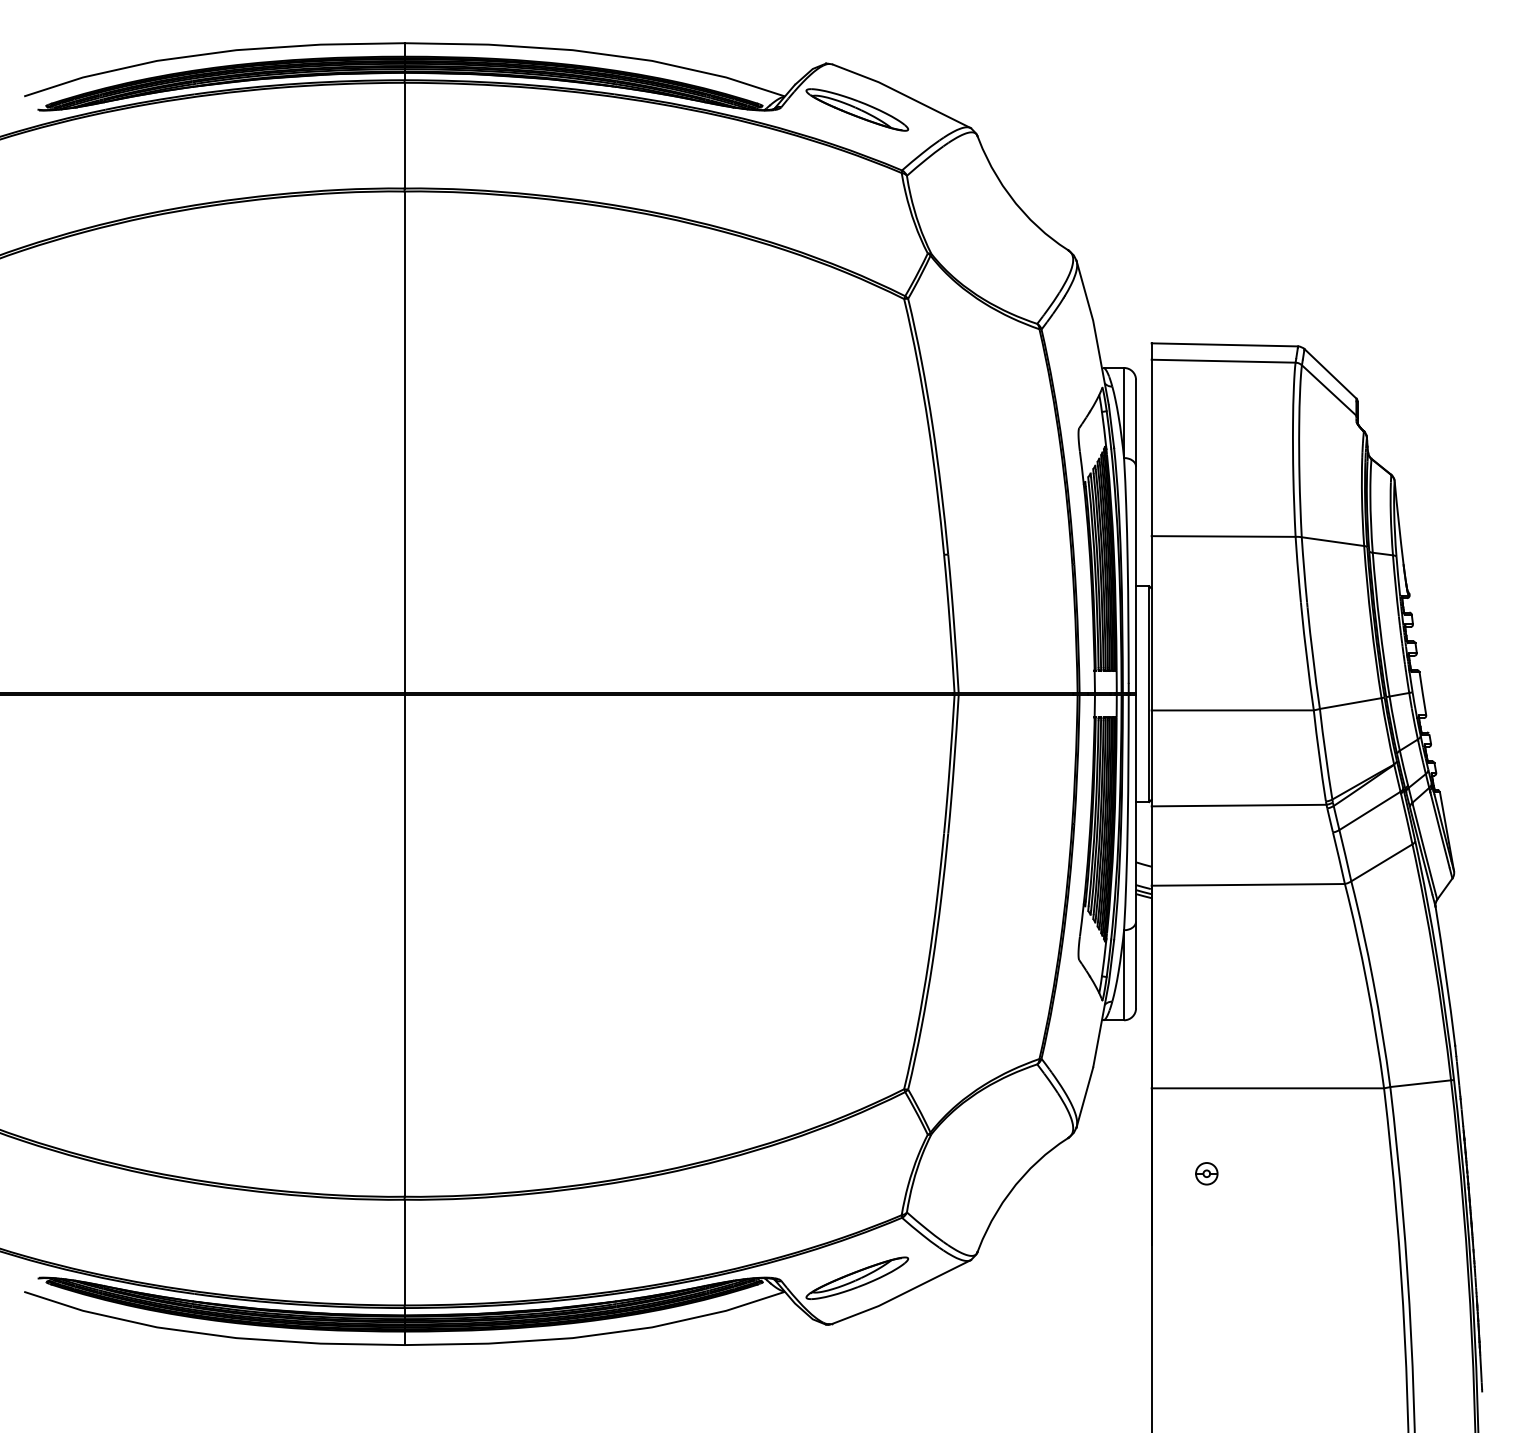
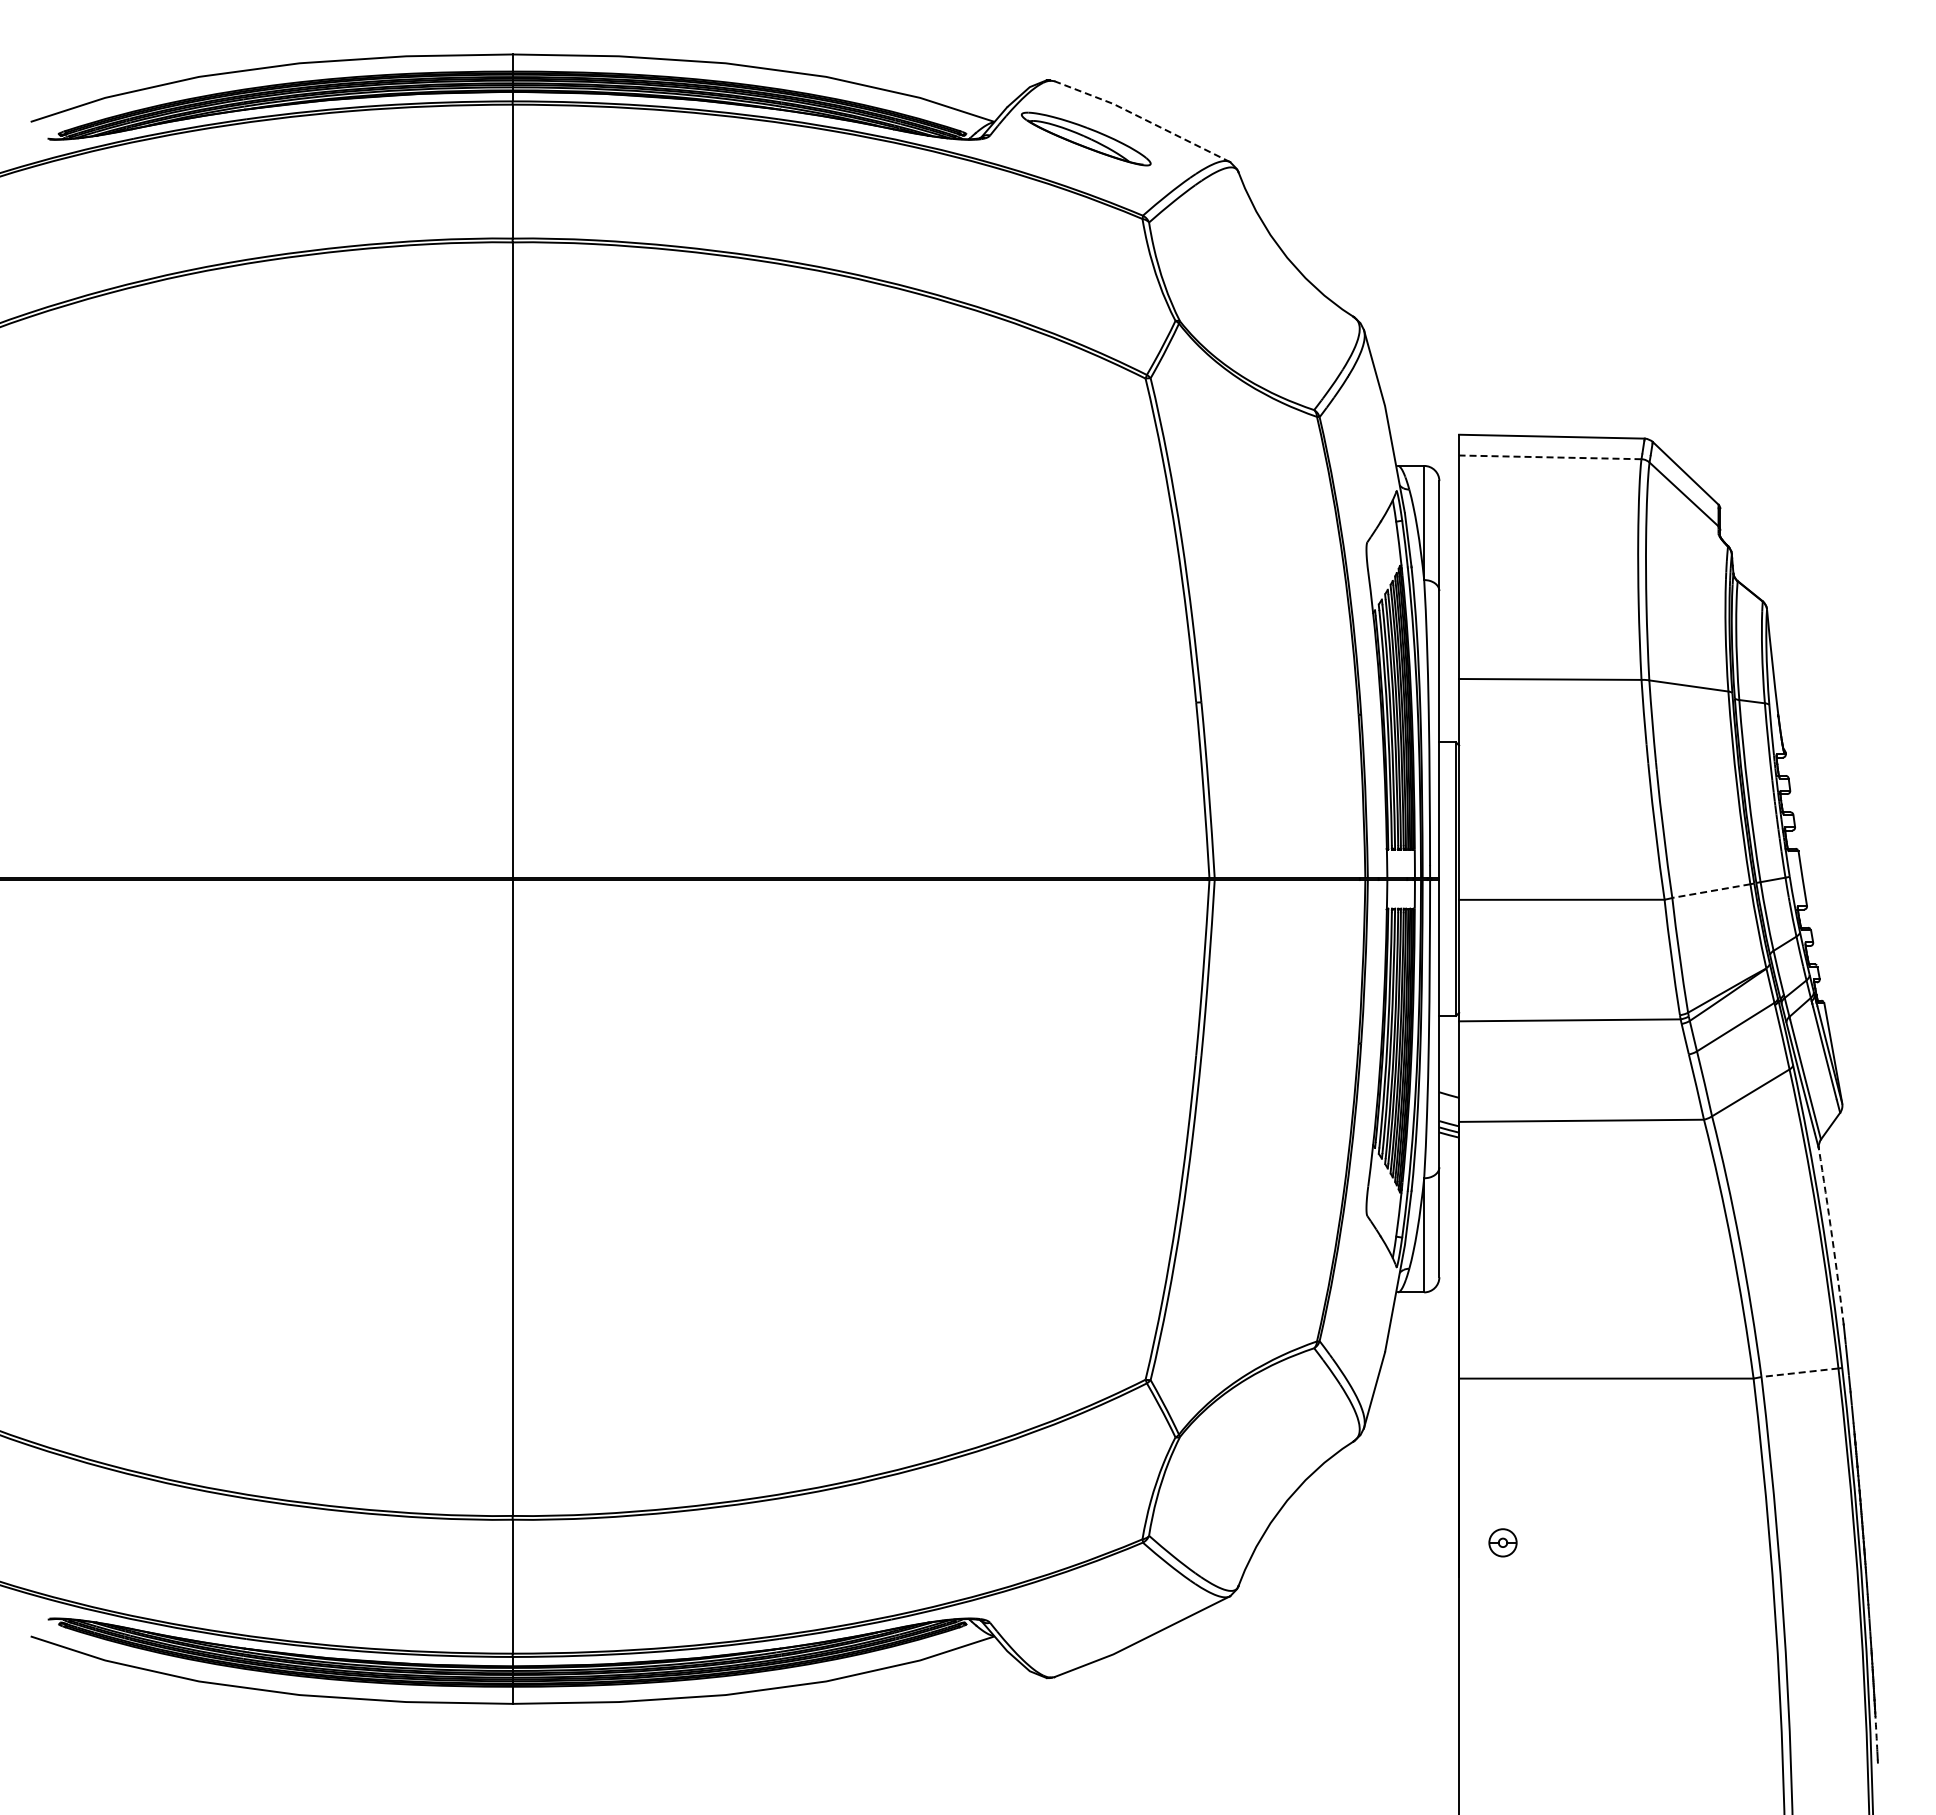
line: (901, 93) -> (1142, 118), solid -> dashed
line: (1222, 361) -> (1549, 457), solid -> dashed
line: (1350, 703) -> (1711, 891), solid -> dashed
arc: (1446, 976) -> (1832, 1236), solid -> dashed
line: (1420, 1083) -> (1799, 1372), solid -> dashed
part: (1206, 1173) -> (1502, 1542), moved
part: (856, 1278) -> (1085, 1619), removed
arc: (1481, 1368) -> (1876, 1733), solid -> dashed

